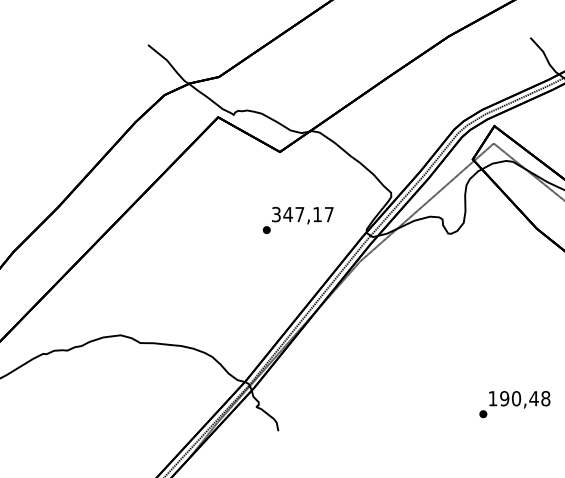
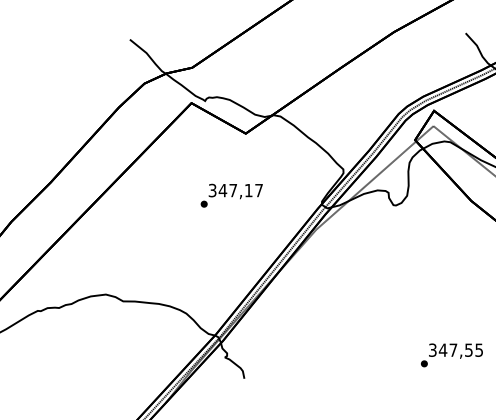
text: (297, 220) -> (231, 195), moved
text: (519, 397) -> (456, 349), 190,48 -> 347,55

